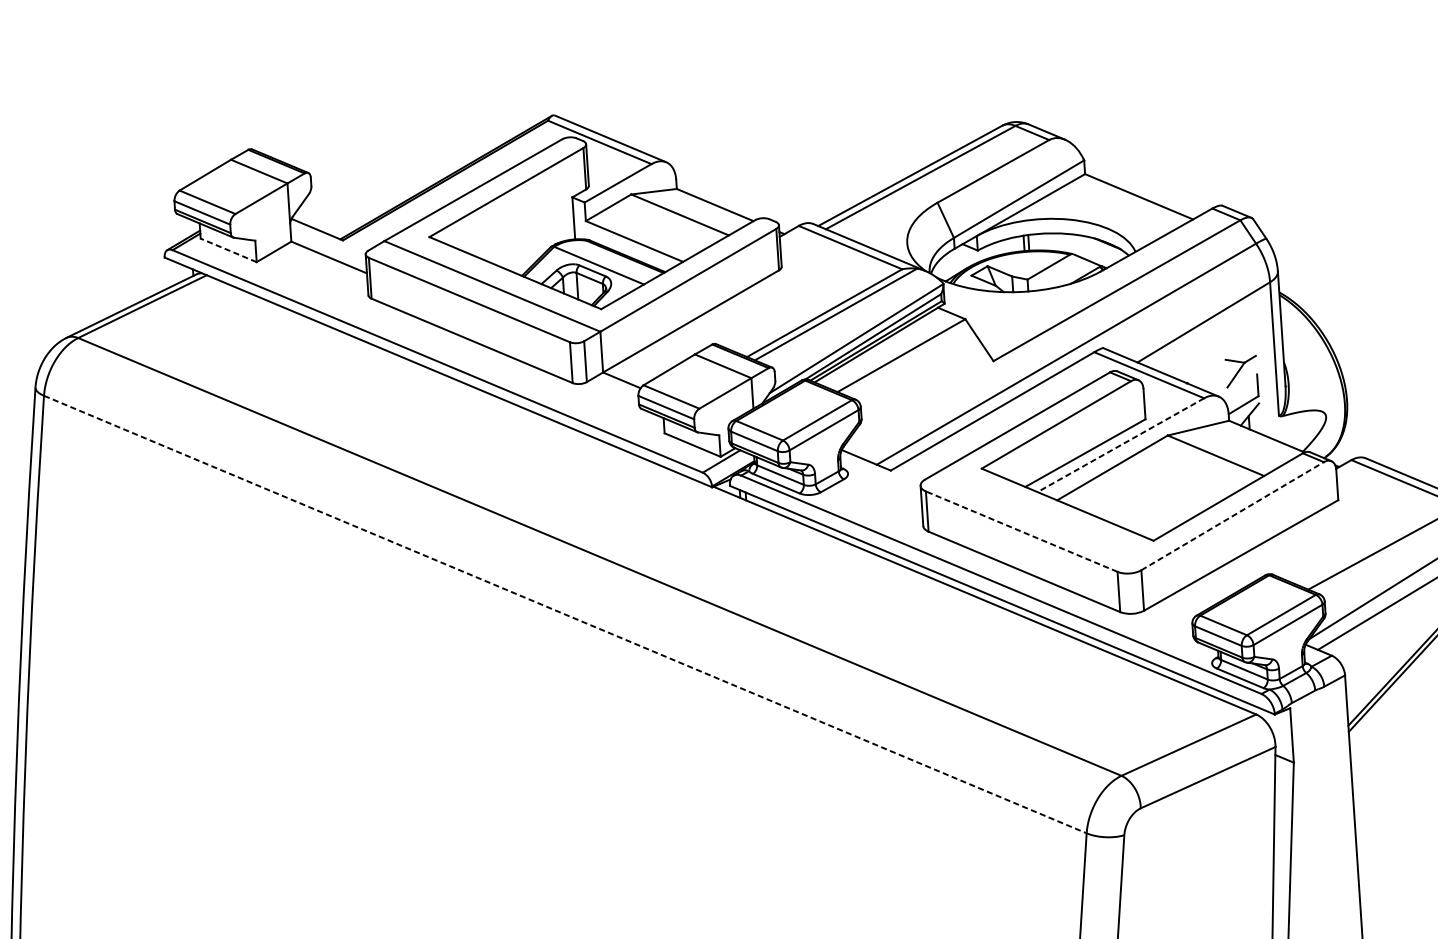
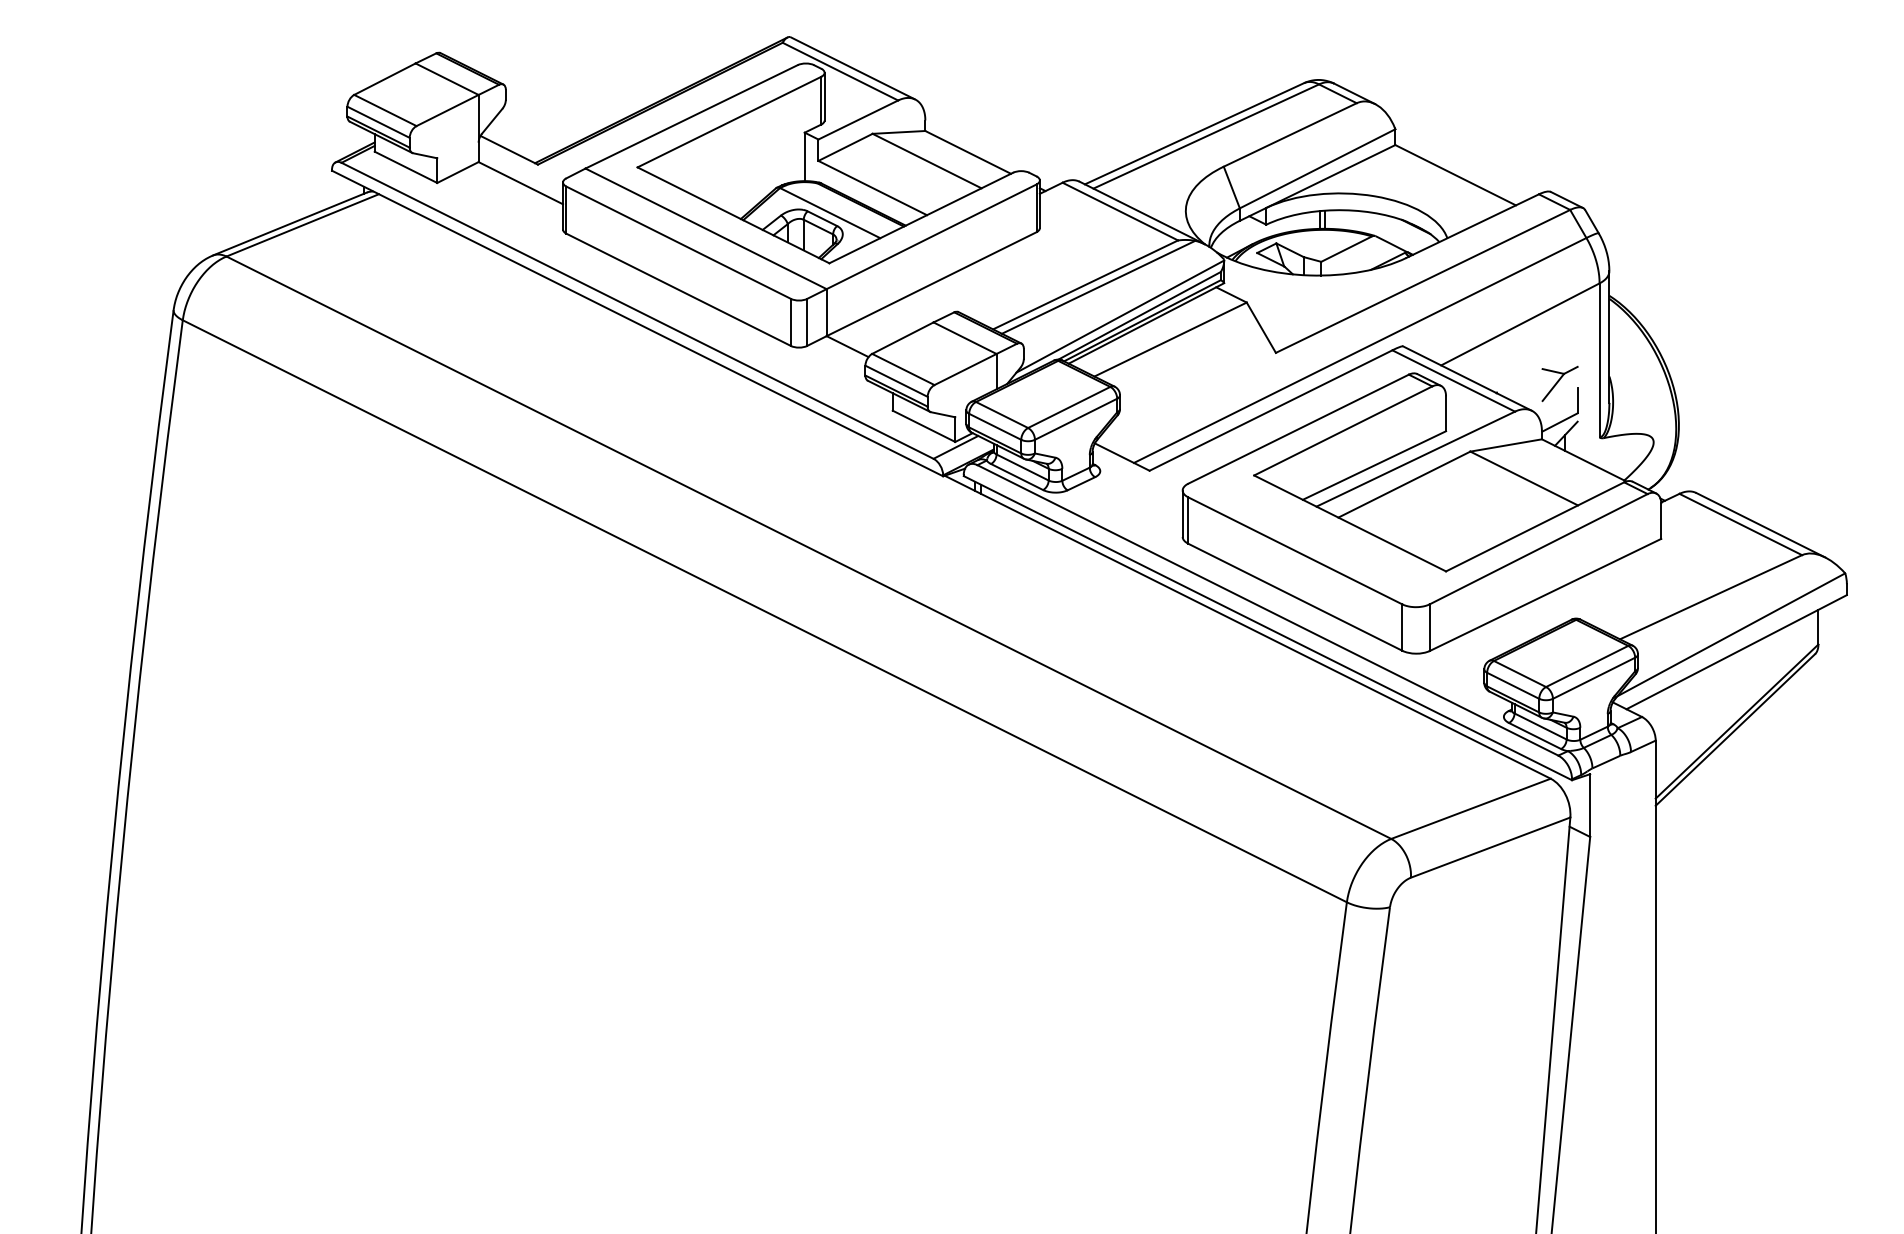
line: (229, 250) -> (406, 167), dashed -> solid
line: (1120, 445) -> (1415, 459), dashed -> solid
line: (1233, 515) -> (1539, 548), dashed -> solid
line: (1021, 531) -> (1295, 550), dashed -> solid
line: (565, 614) -> (764, 611), dashed -> solid

